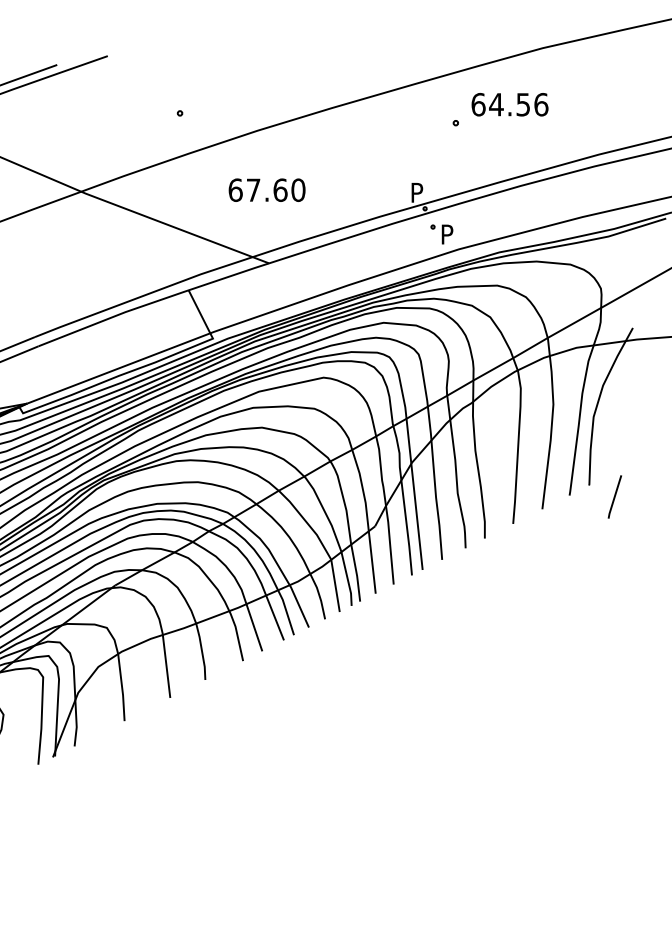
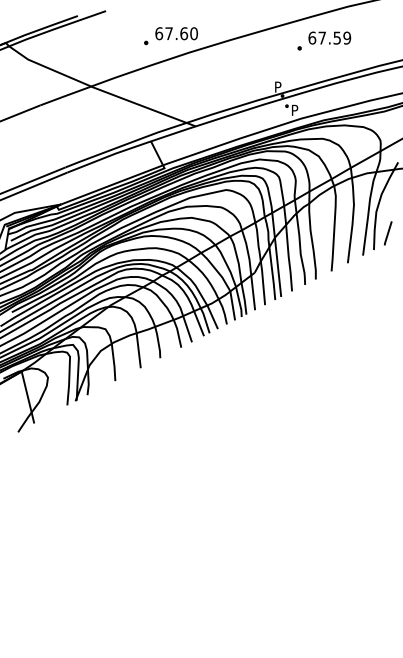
text: (518, 103) -> (334, 37), 64.56 -> 67.59
text: (266, 189) -> (176, 33), moved
line: (615, 497) -> (388, 233), moved

